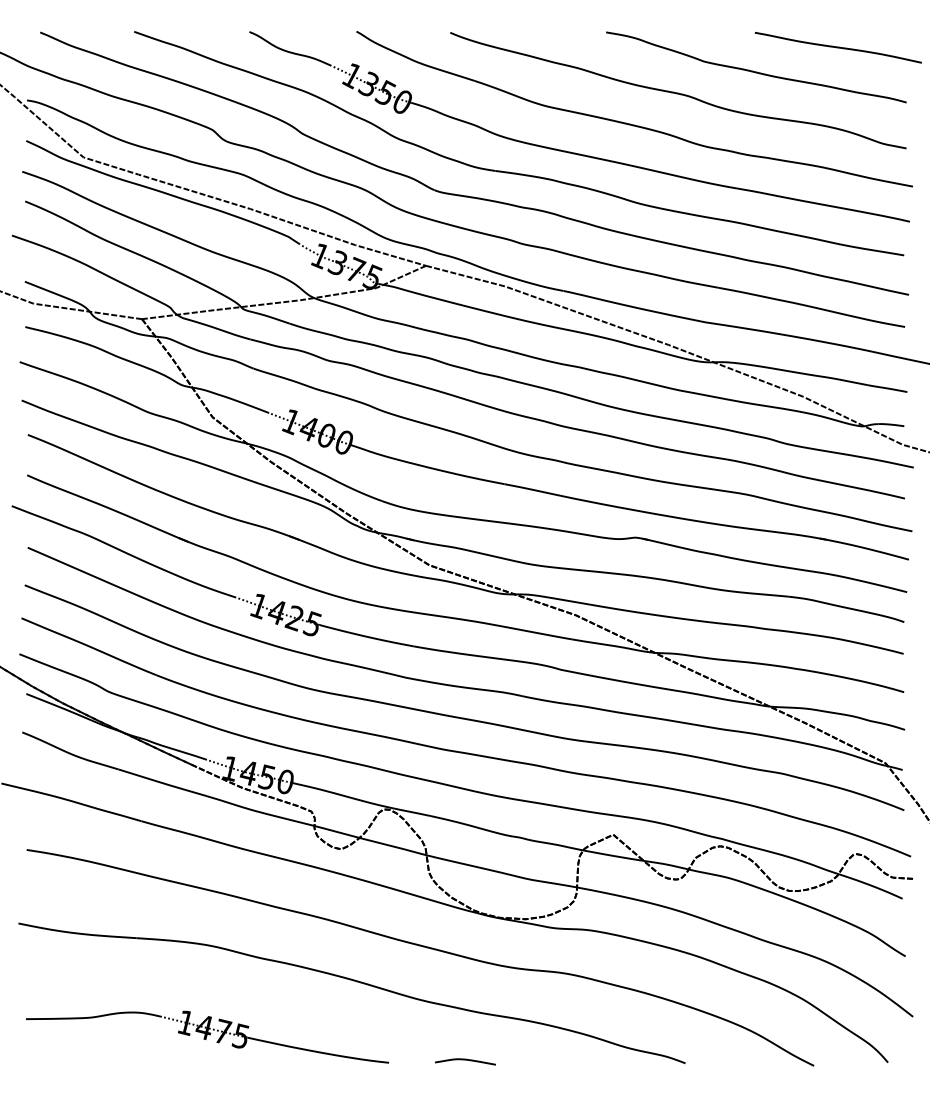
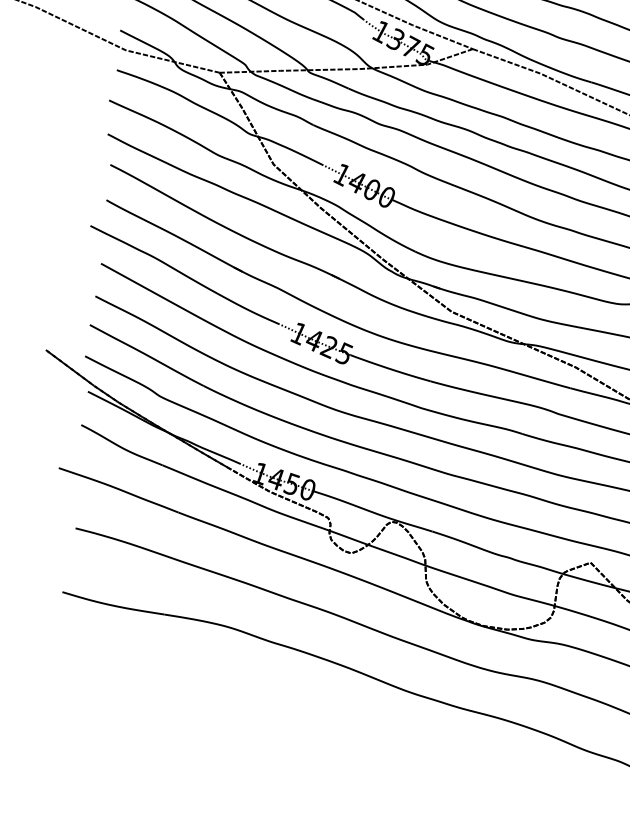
part: (207, 1036) -> (218, 706), removed
curve: (465, 1060) -> (442, 748), removed

